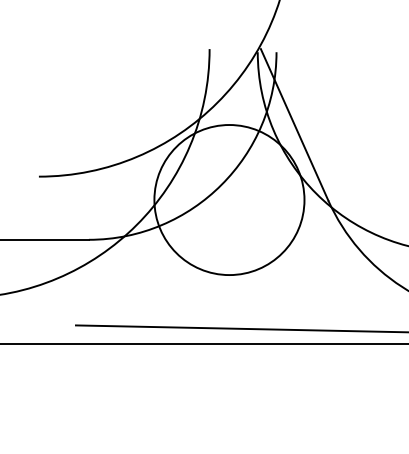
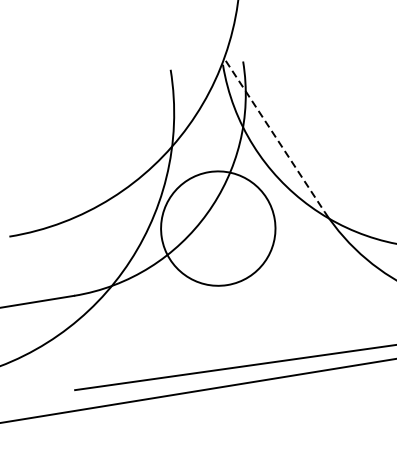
line: (294, 124) -> (275, 136), solid -> dashed
circle: (229, 200) -> (218, 229), size x0.7

